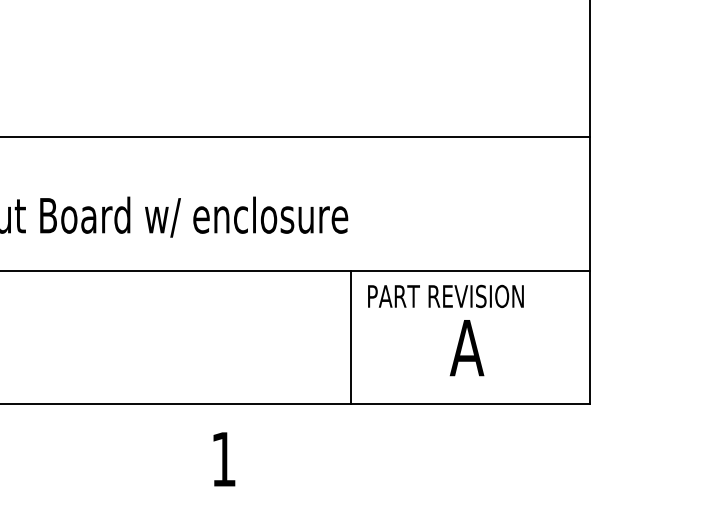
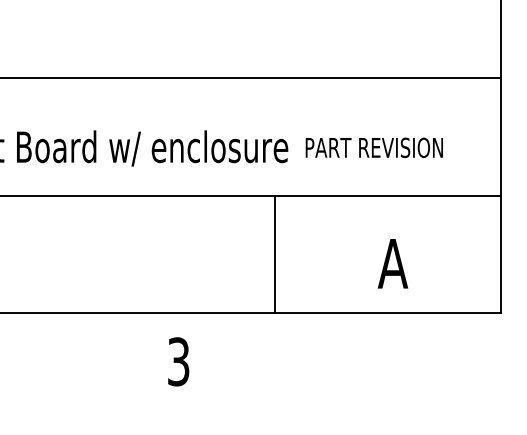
text: (445, 296) -> (373, 147), moved
line: (350, 336) -> (274, 253), moved
text: (223, 459) -> (178, 361), 1 -> 3

